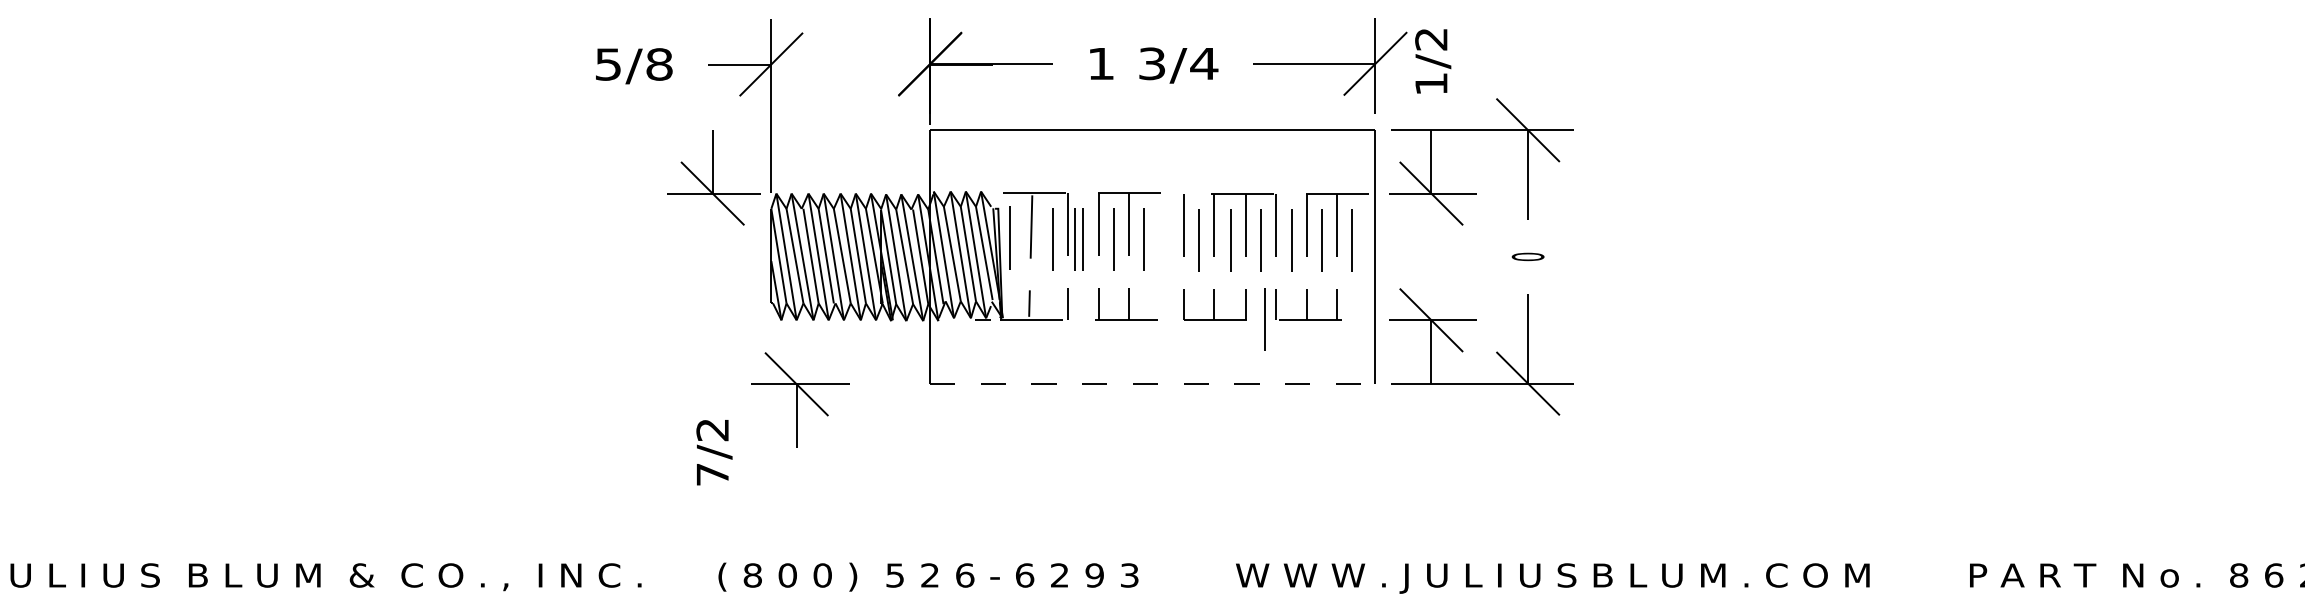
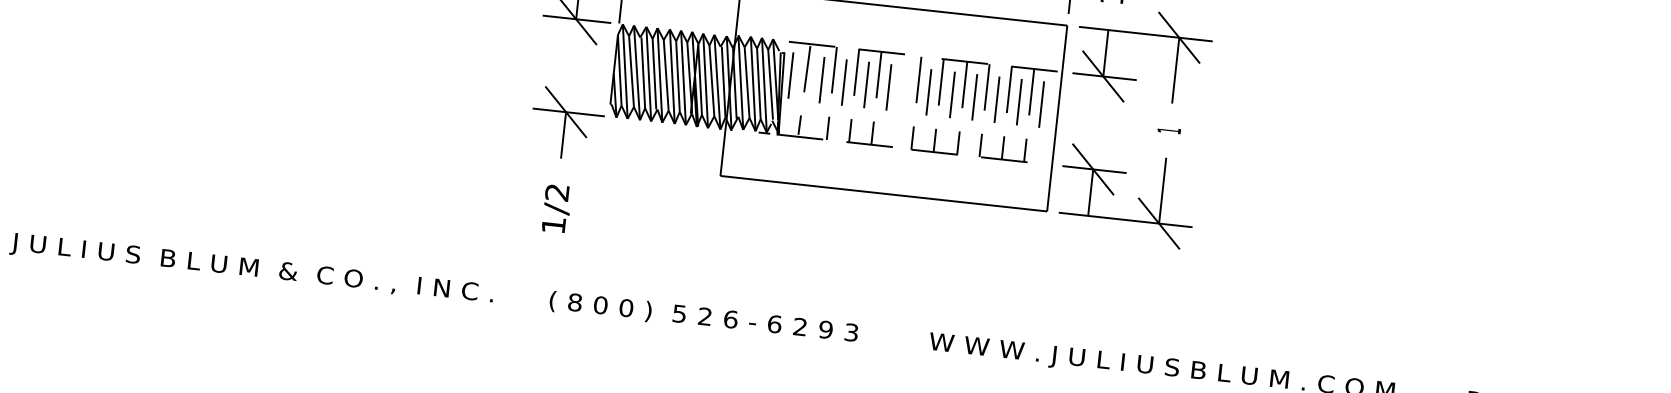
line: (1074, 239) -> (837, 81), removed
text: (1527, 256) -> (1168, 130), 0 -> 1
line: (1264, 319) -> (970, 155), removed
line: (1152, 383) -> (883, 193), dashed -> solid
part: (800, 399) -> (567, 123), moved
text: (712, 474) -> (553, 225), 7/2 -> 1/2

